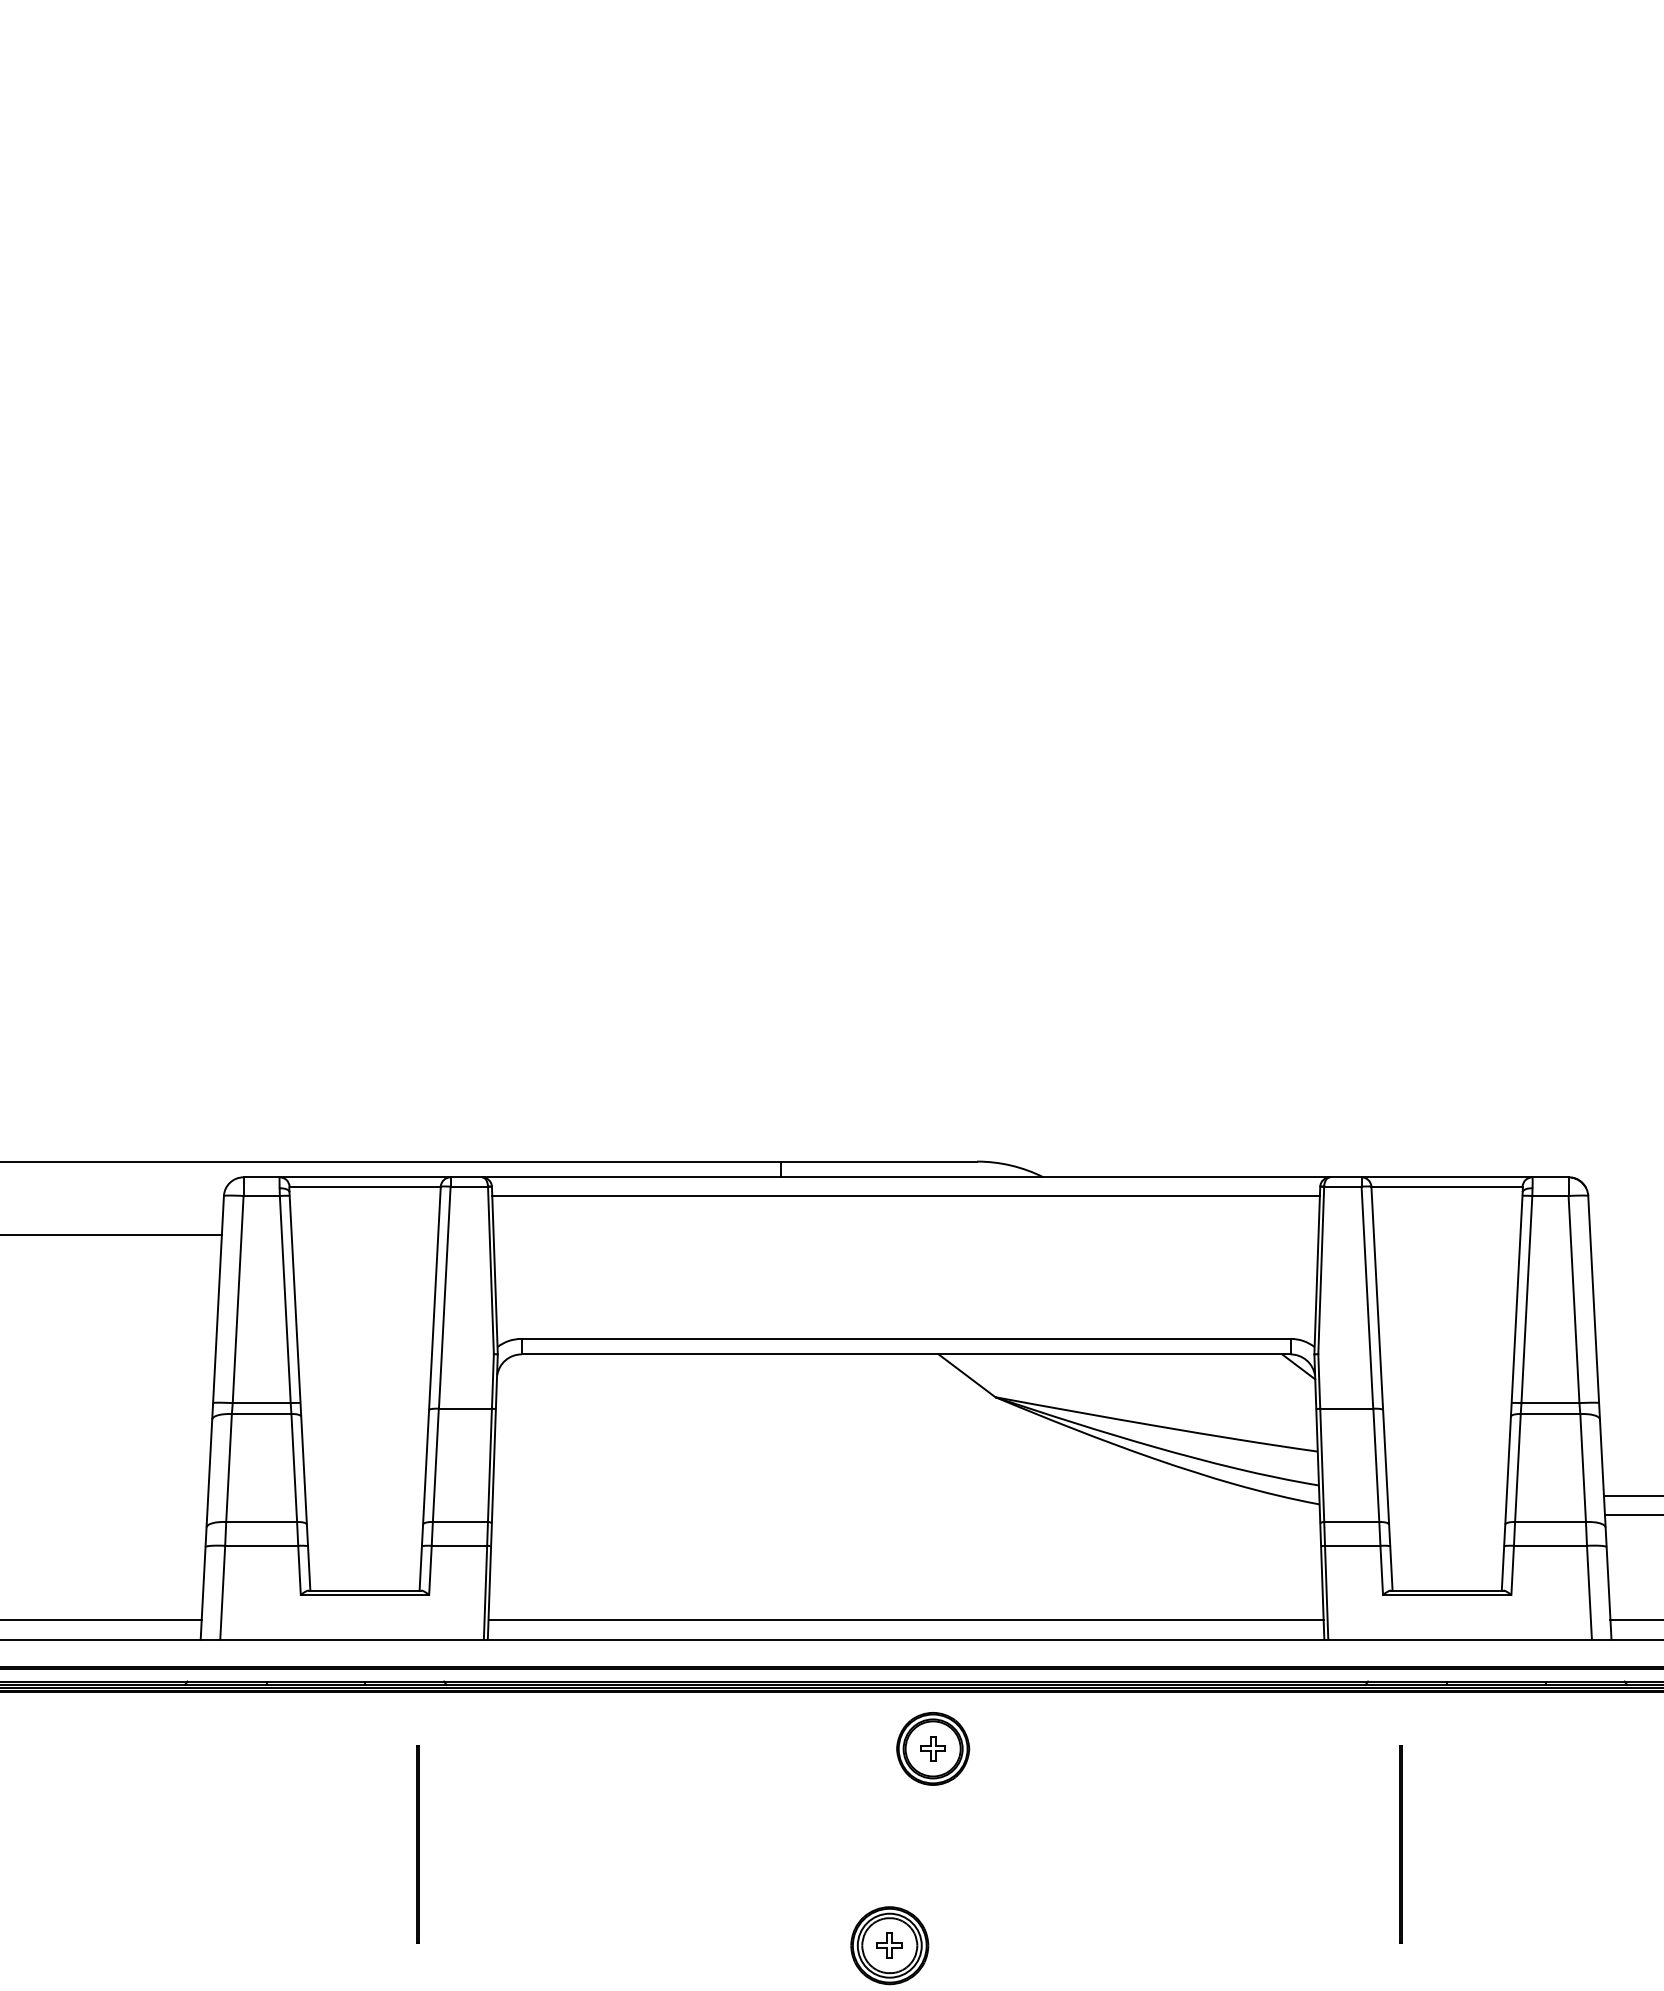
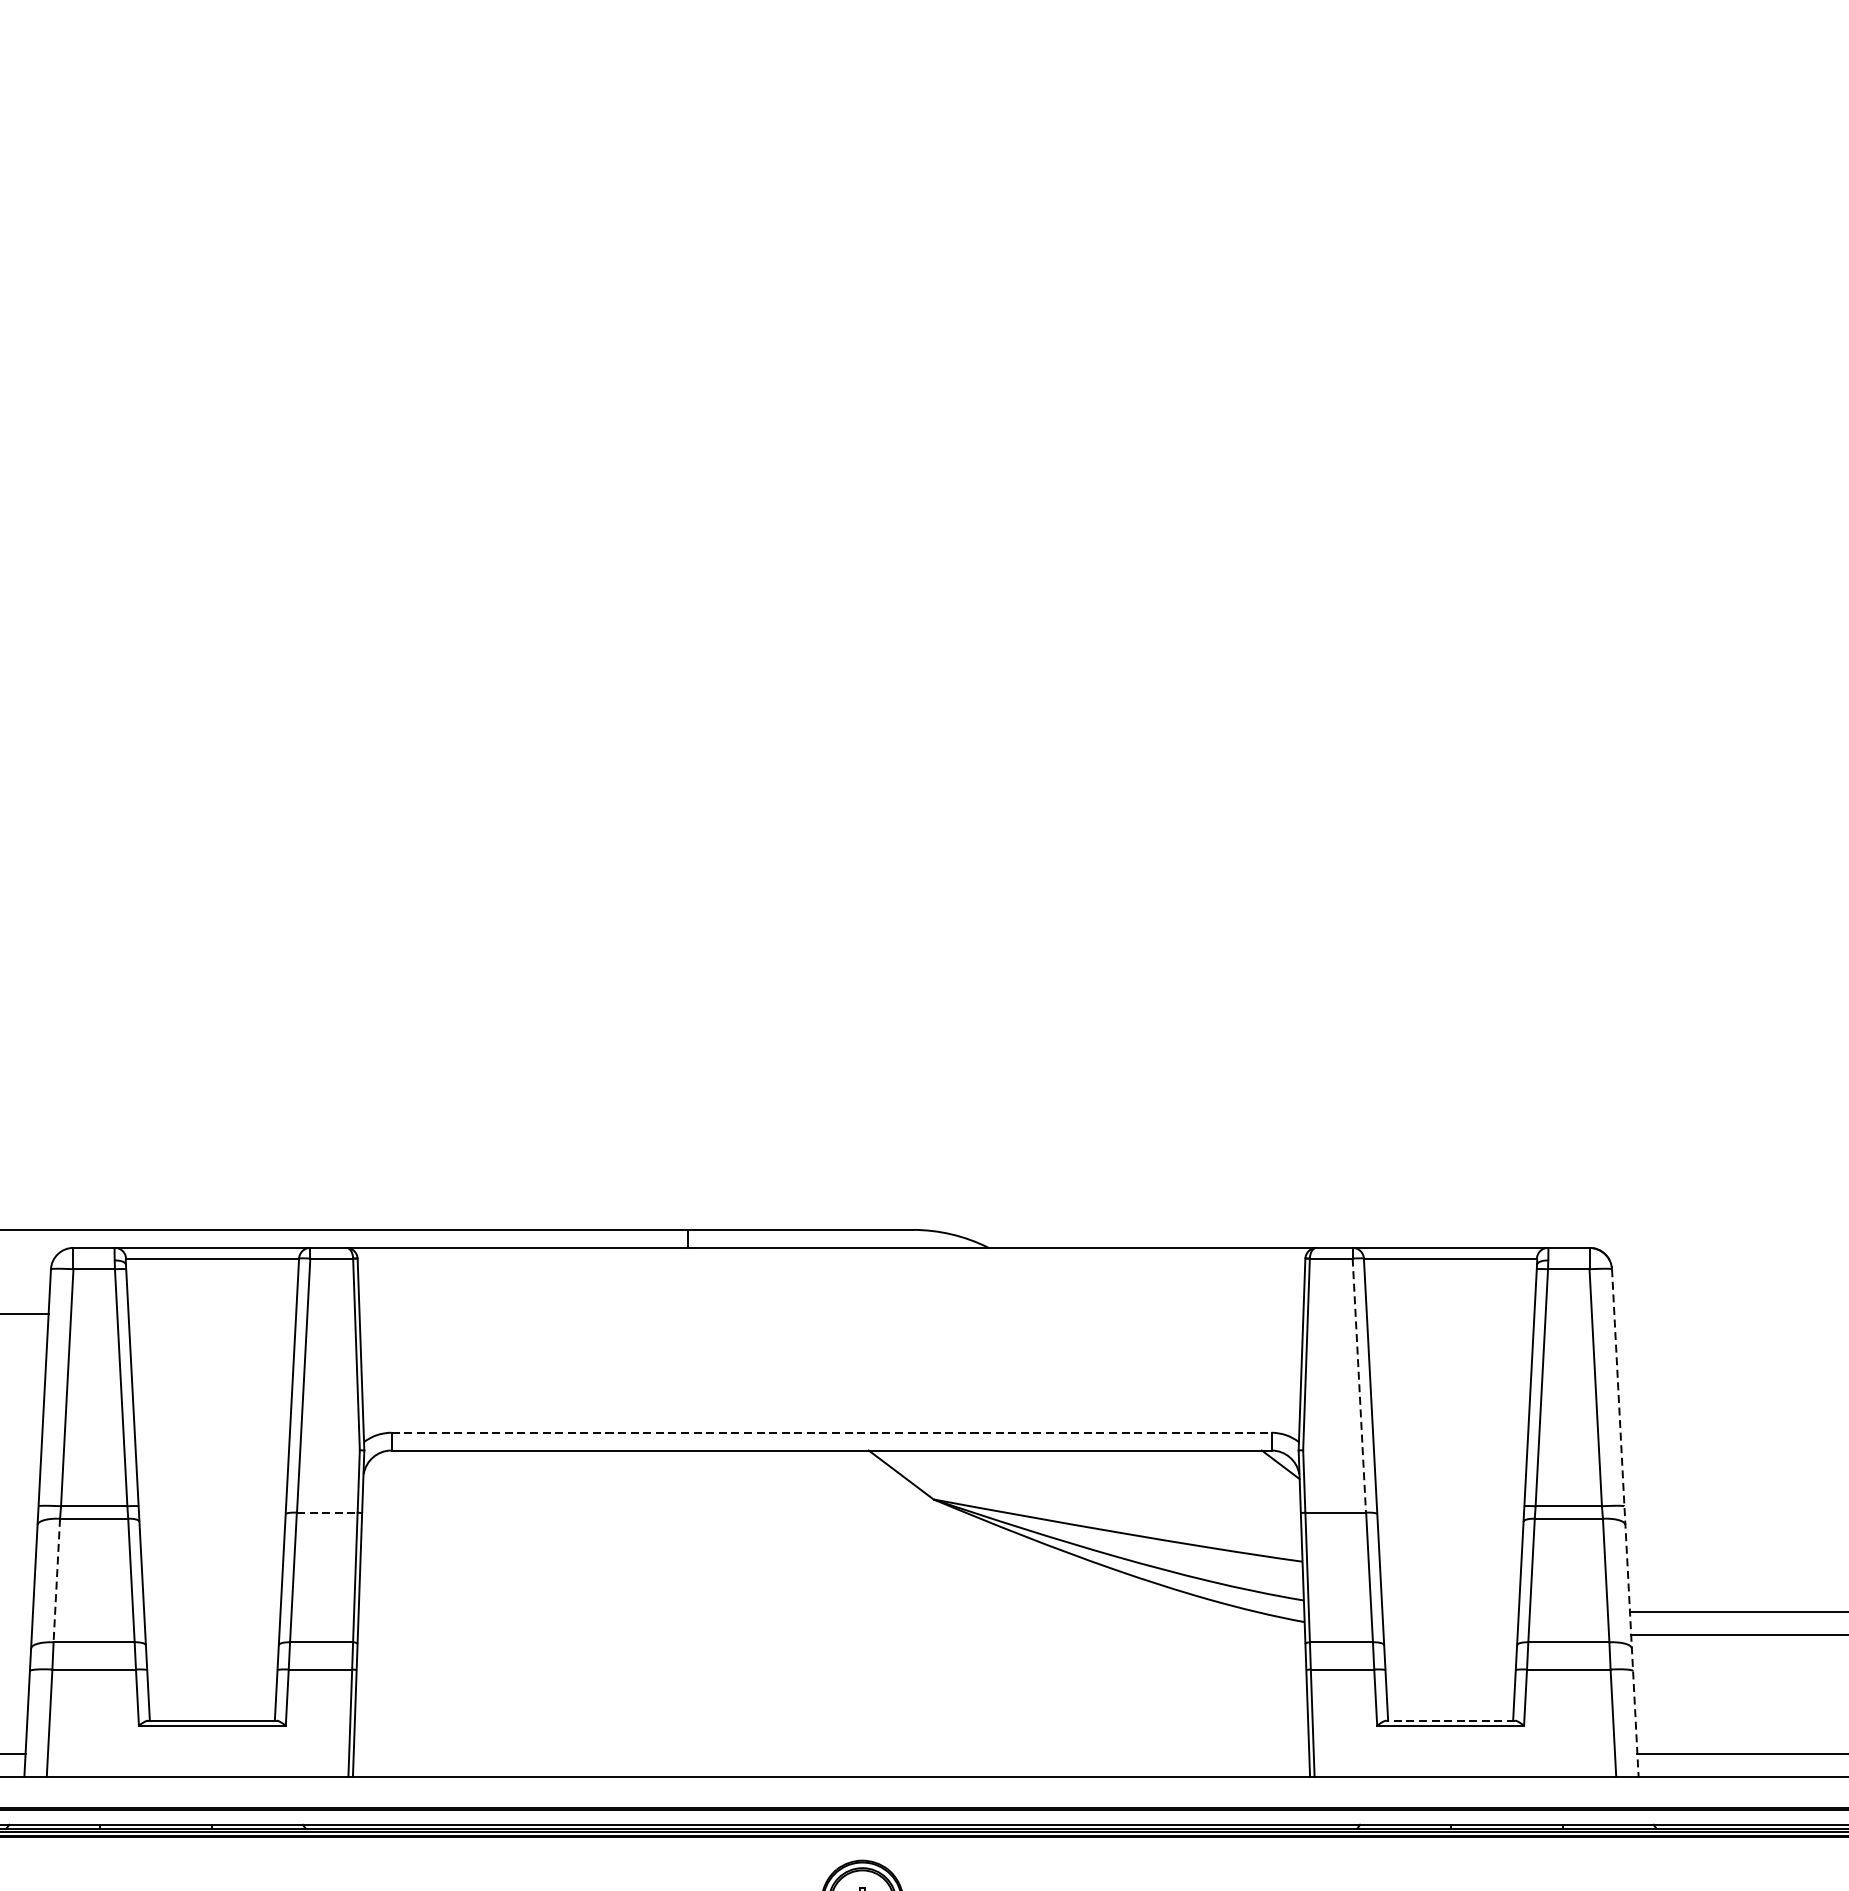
line: (905, 1195) -> (830, 1268), removed
line: (1367, 1298) -> (1359, 1386), solid -> dashed
line: (906, 1338) -> (831, 1432), solid -> dashed
line: (465, 1408) -> (327, 1512), solid -> dashed
line: (1599, 1418) -> (1624, 1523), solid -> dashed
line: (229, 1468) -> (57, 1581), solid -> dashed
line: (1446, 1590) -> (1449, 1720), solid -> dashed
line: (905, 1620) -> (830, 1754), removed

